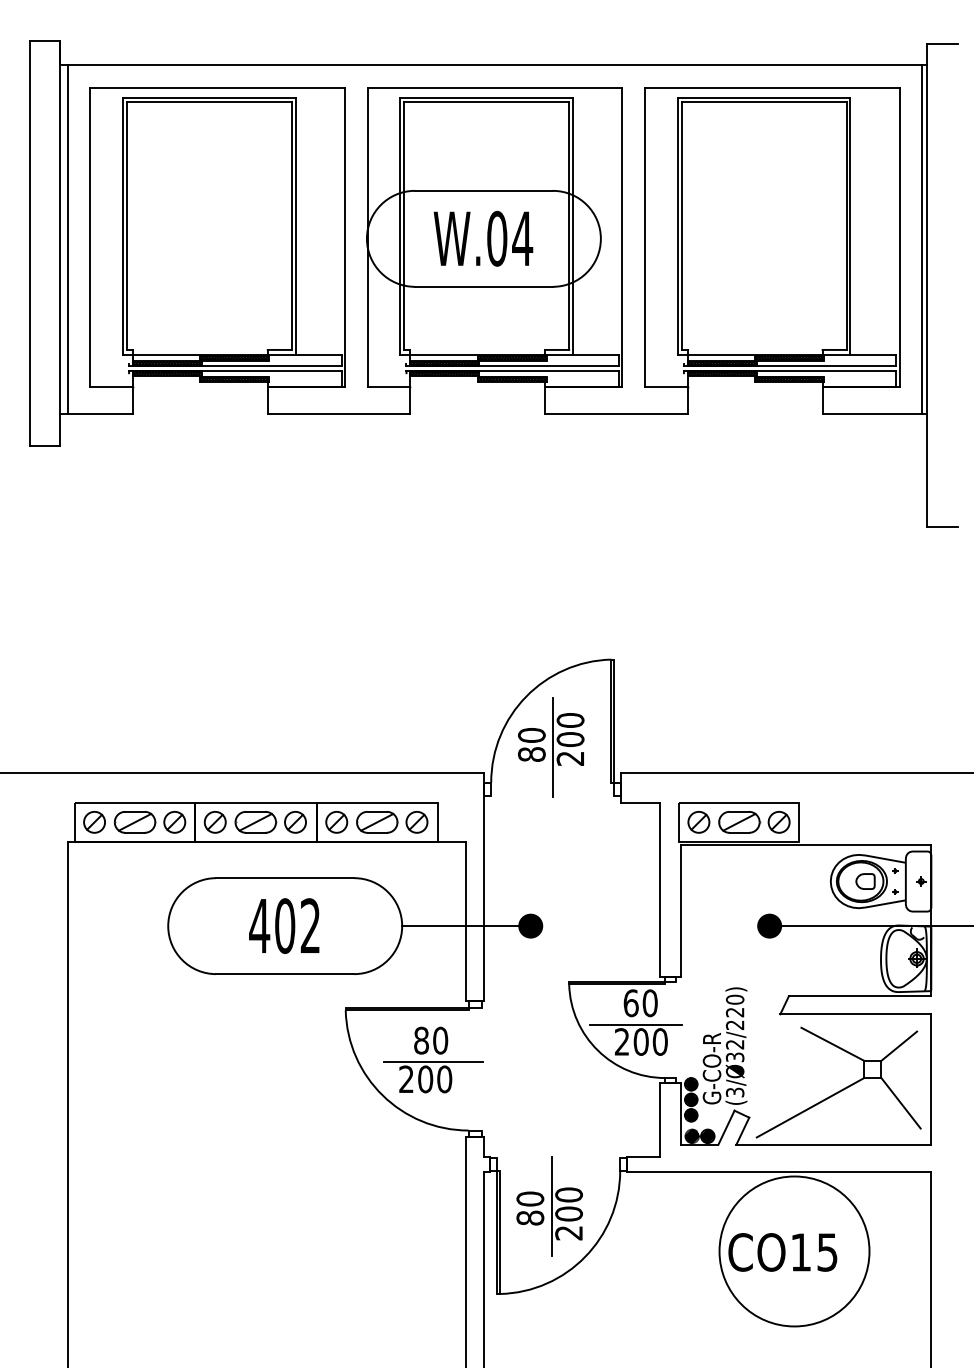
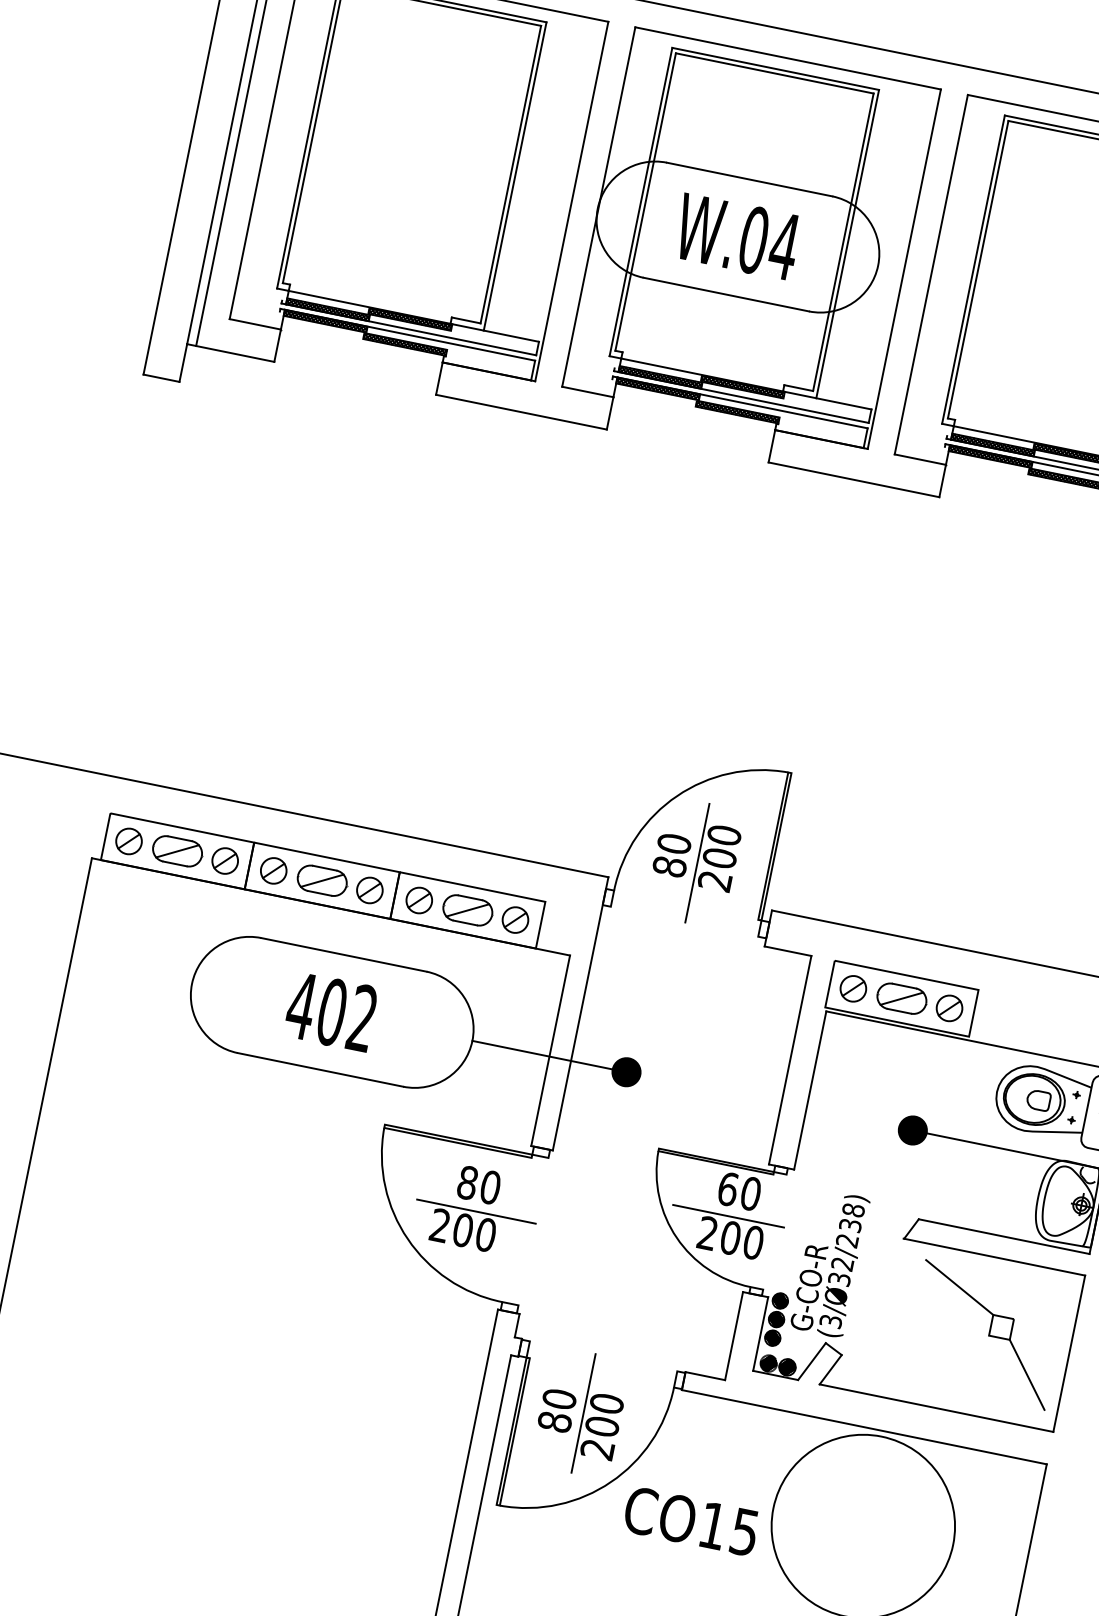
text: (735, 1005) -> (852, 1217), (3/Ø32/220) -> (3/Ø32/238)
line: (899, 1045) -> (1039, 1305), removed
line: (810, 1107) -> (917, 1357), removed
text: (782, 1252) -> (690, 1521), moved

